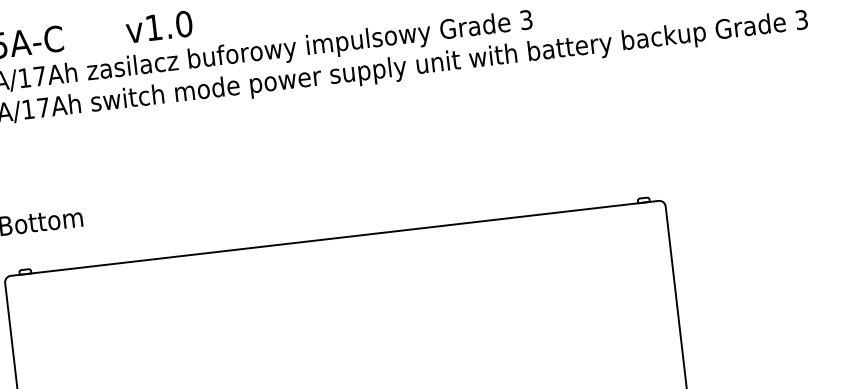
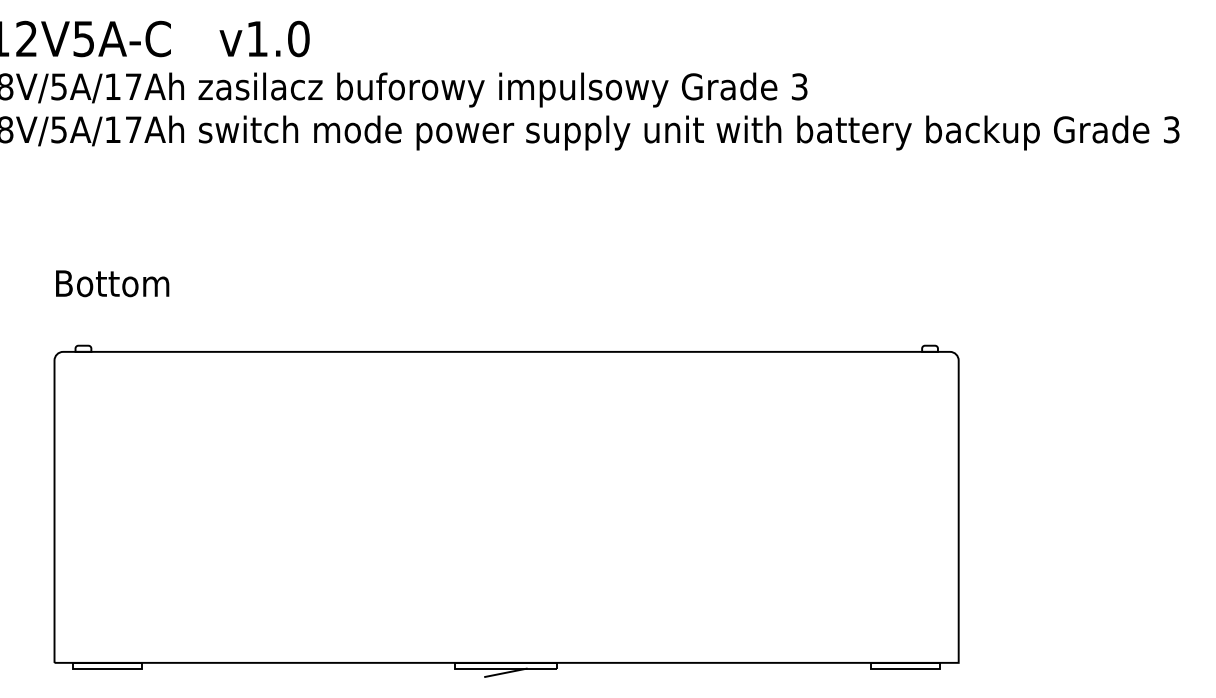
text: (159, 26) -> (264, 38), moved

